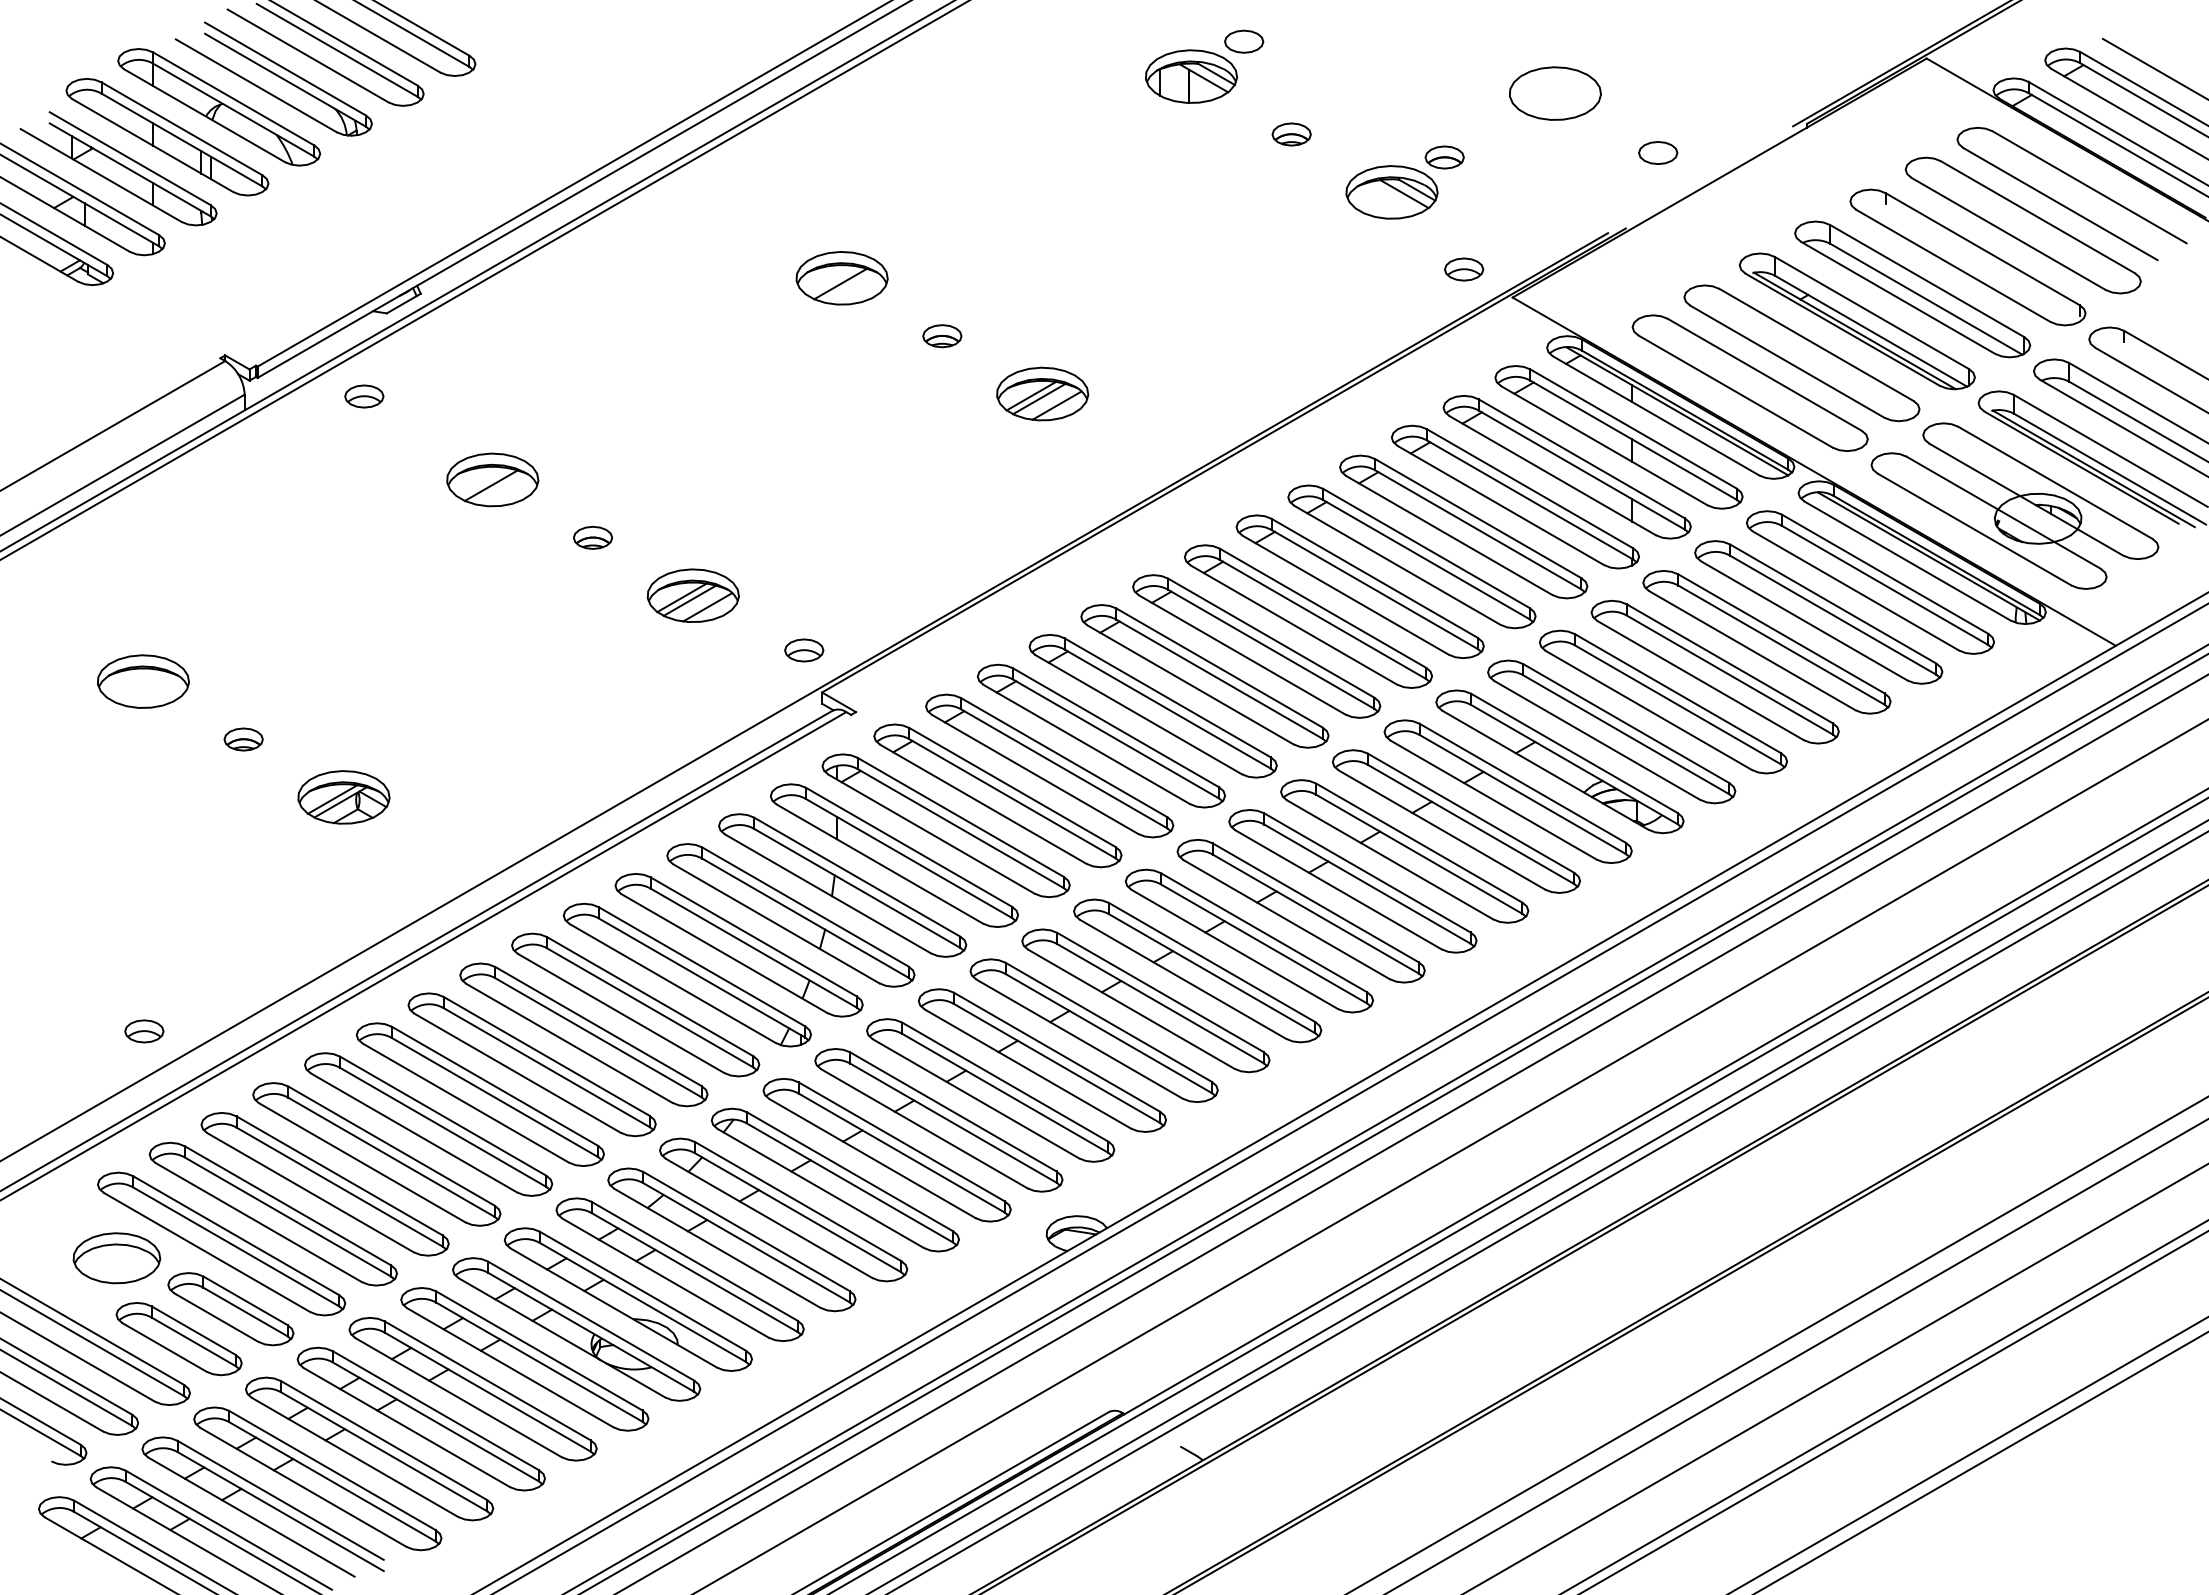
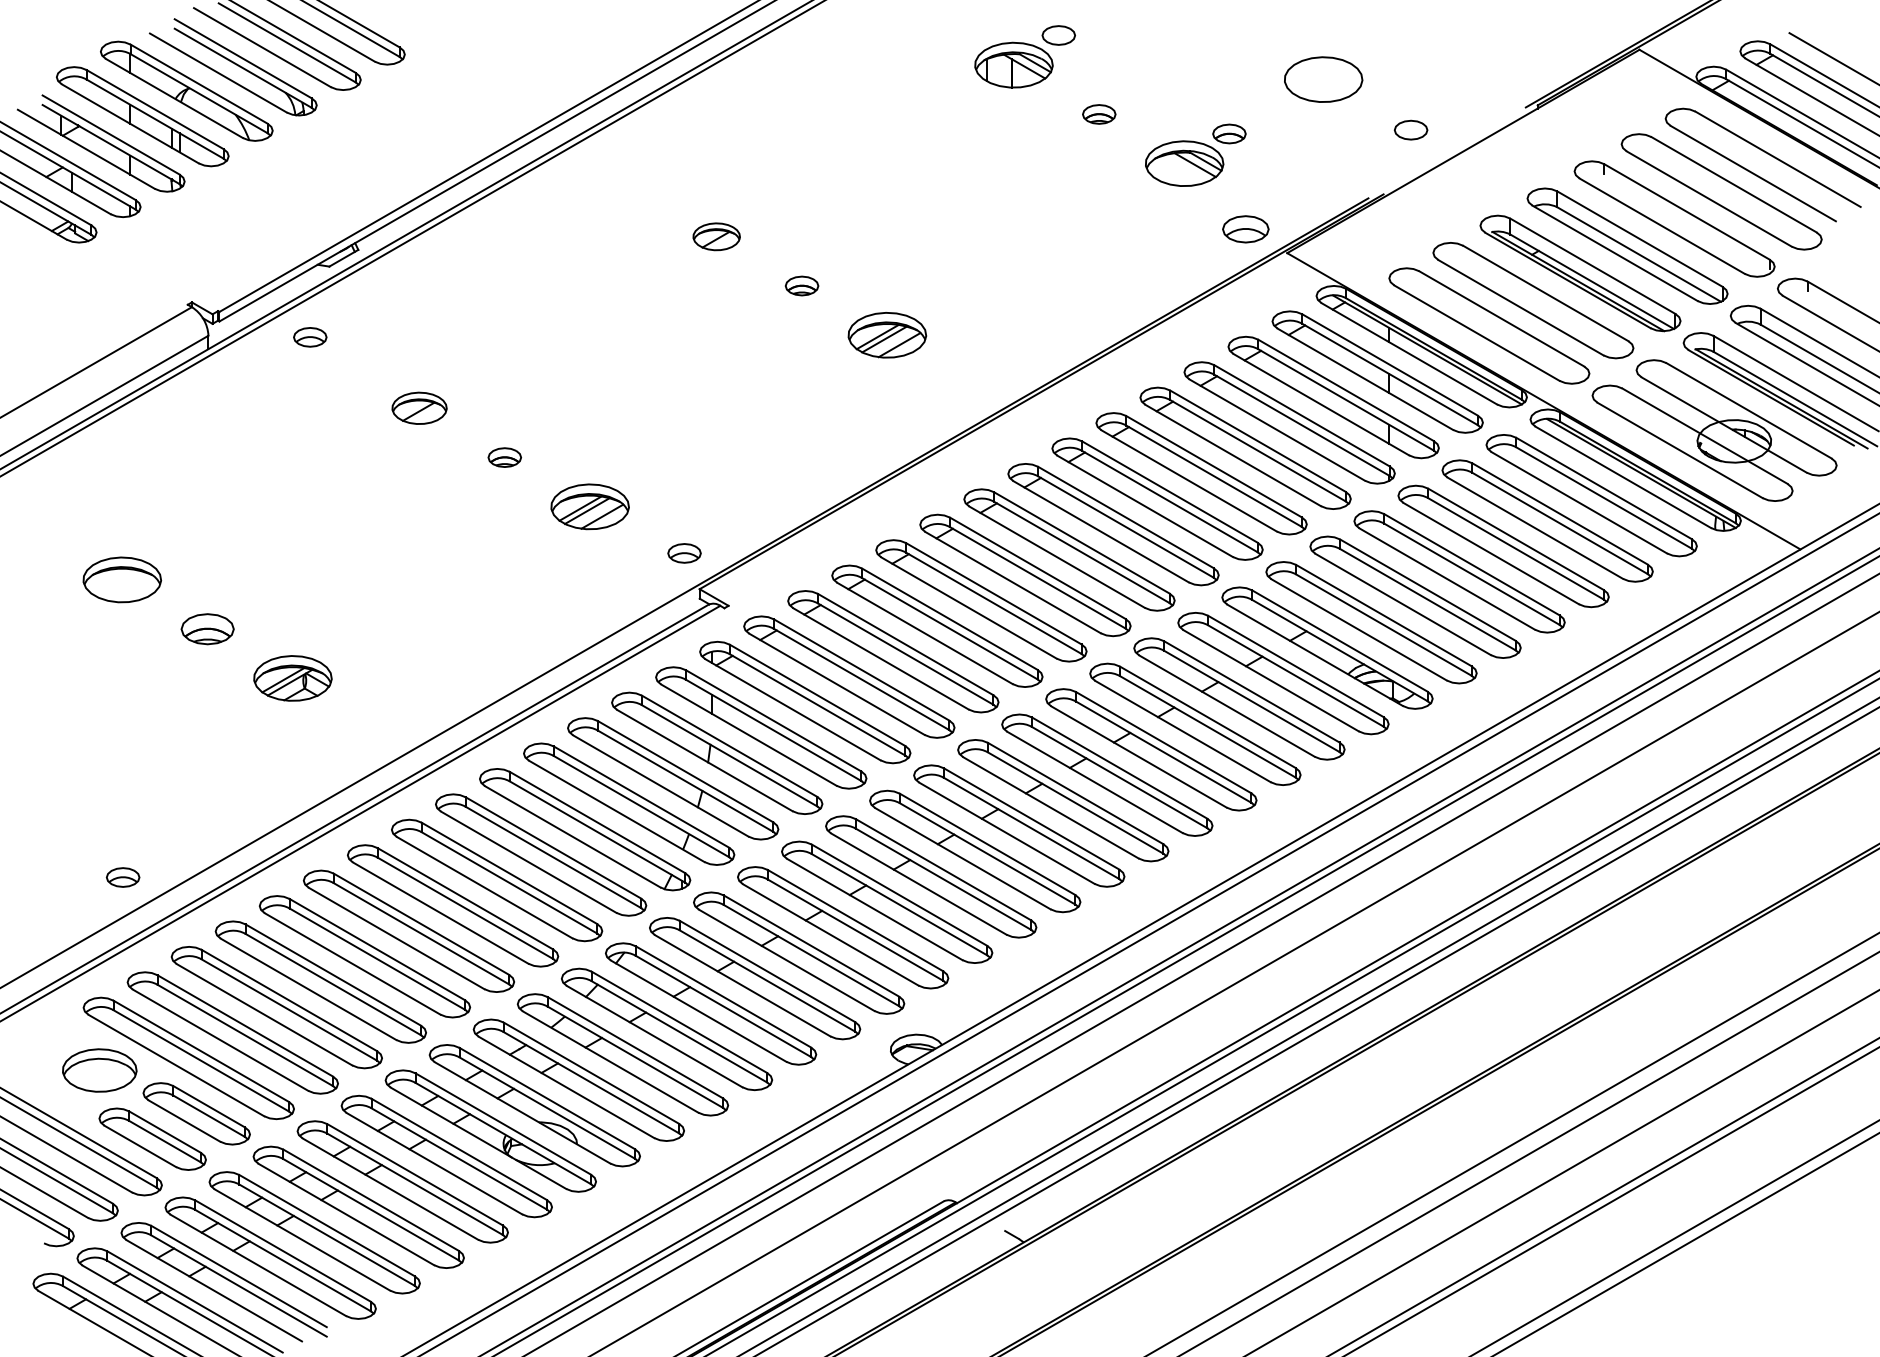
part: (1464, 269) -> (1246, 229), size x1.4
part: (841, 278) -> (716, 236), size x0.6
part: (492, 479) -> (419, 407), size x0.7
part: (243, 739) -> (207, 629), size x1.6

